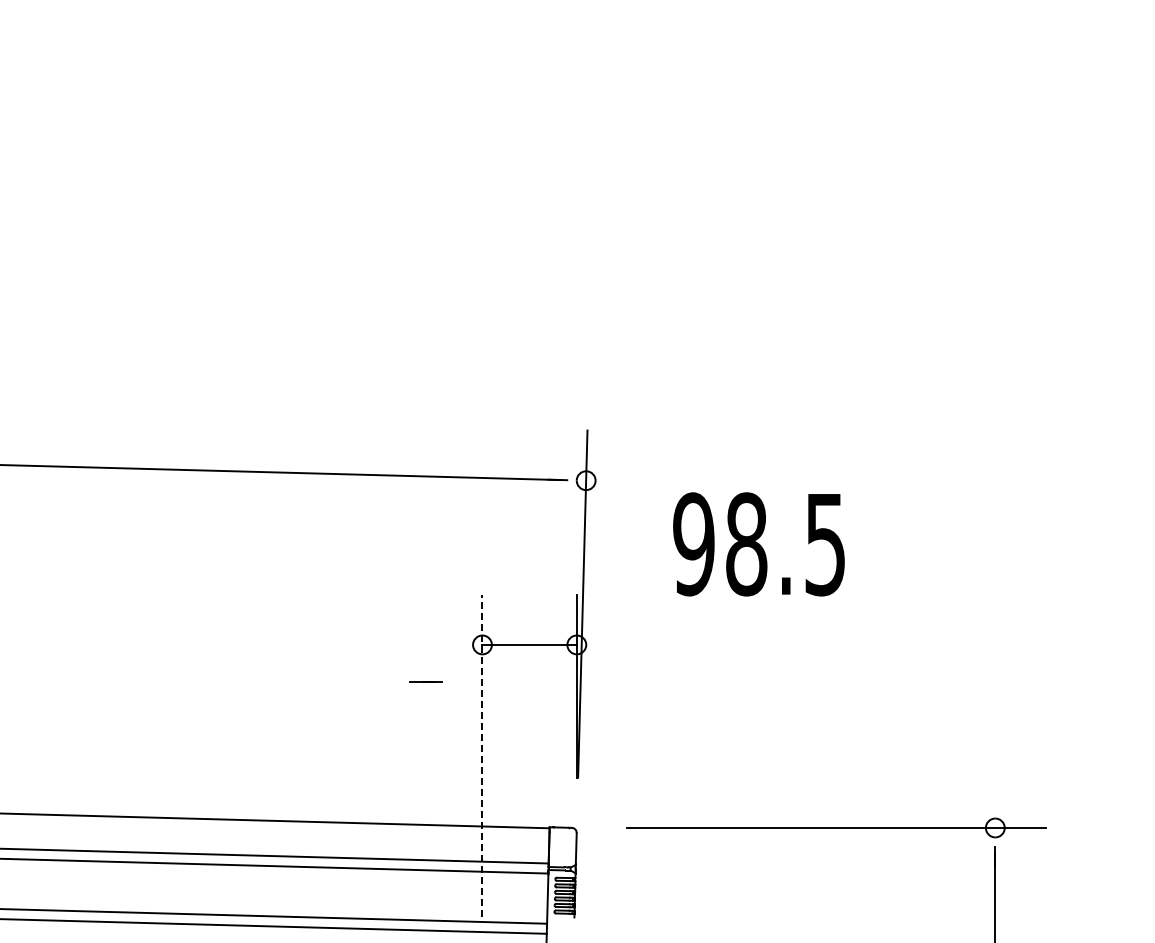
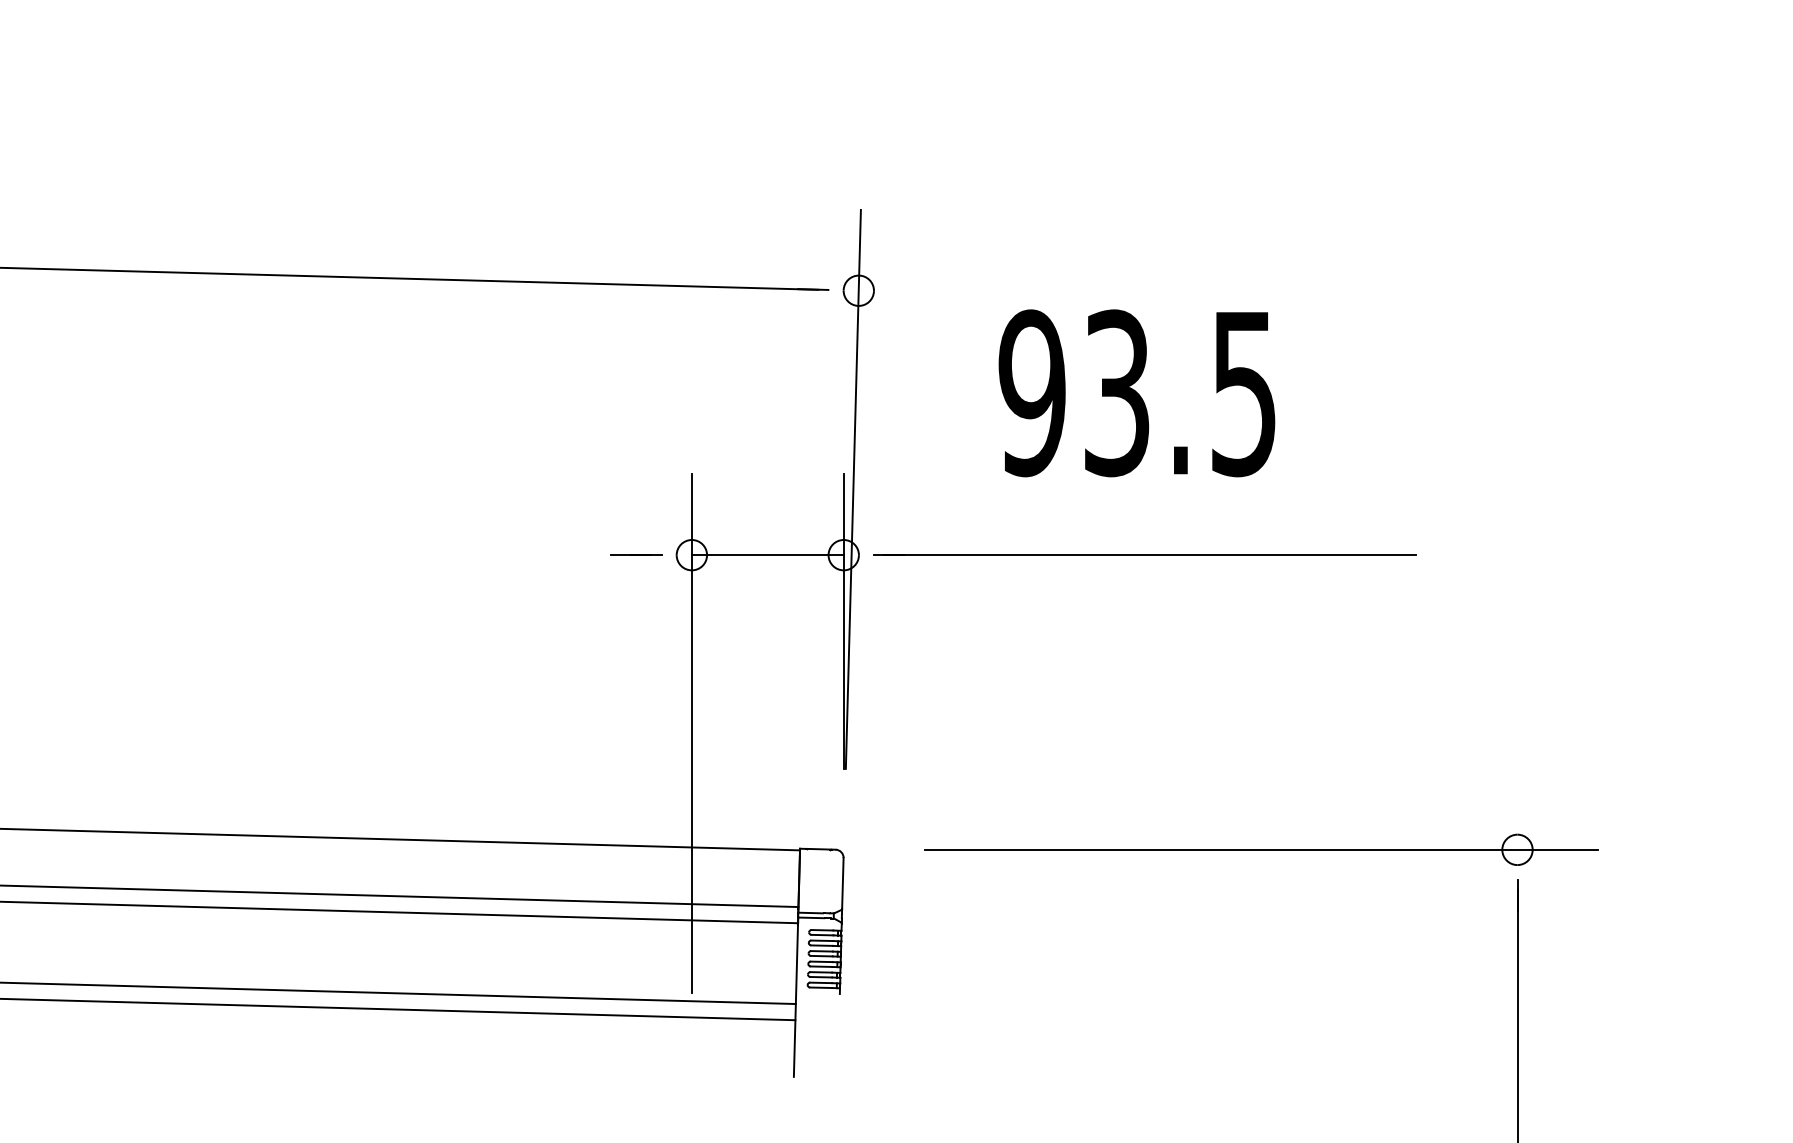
text: (746, 544) -> (1116, 393), 98.5 -> 93.5
line: (763, 644) -> (1144, 554), added
line: (425, 681) -> (635, 554), moved
line: (482, 755) -> (691, 733), dashed -> solid

